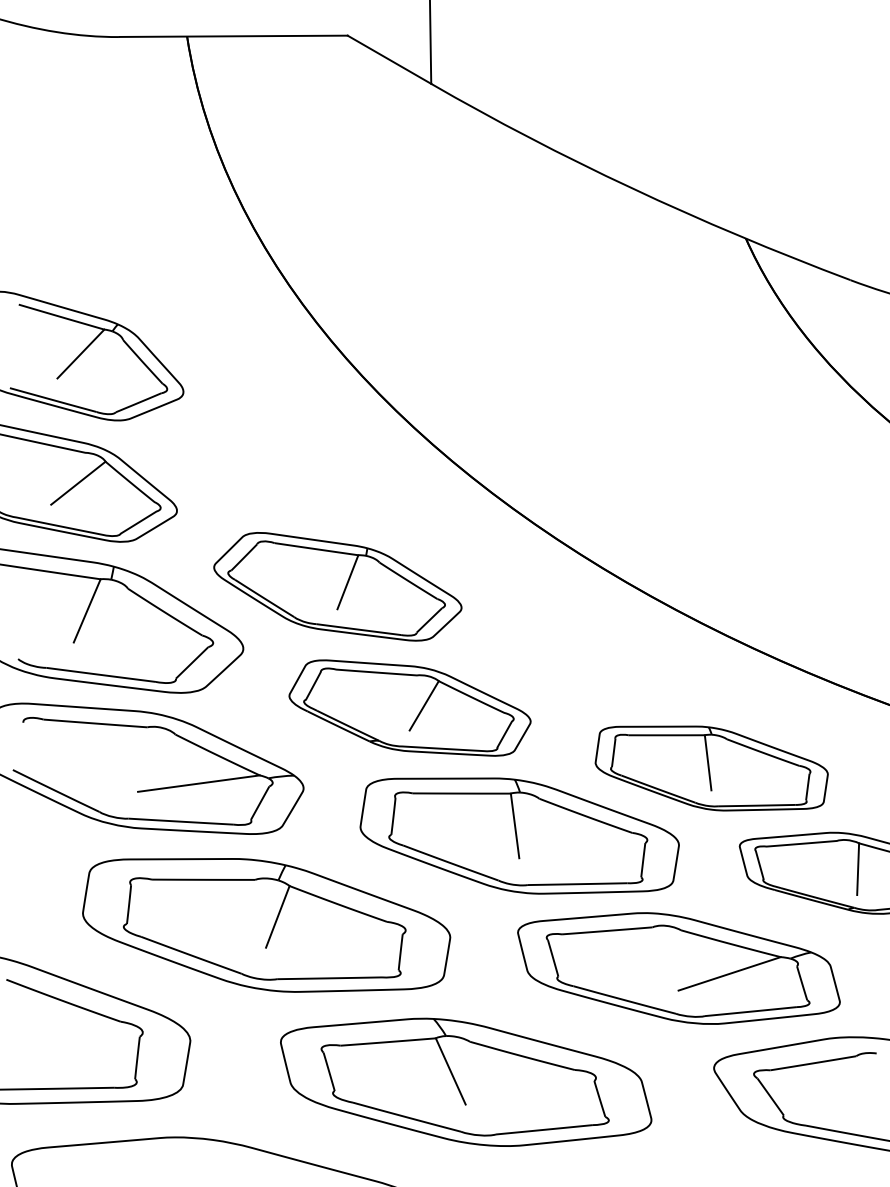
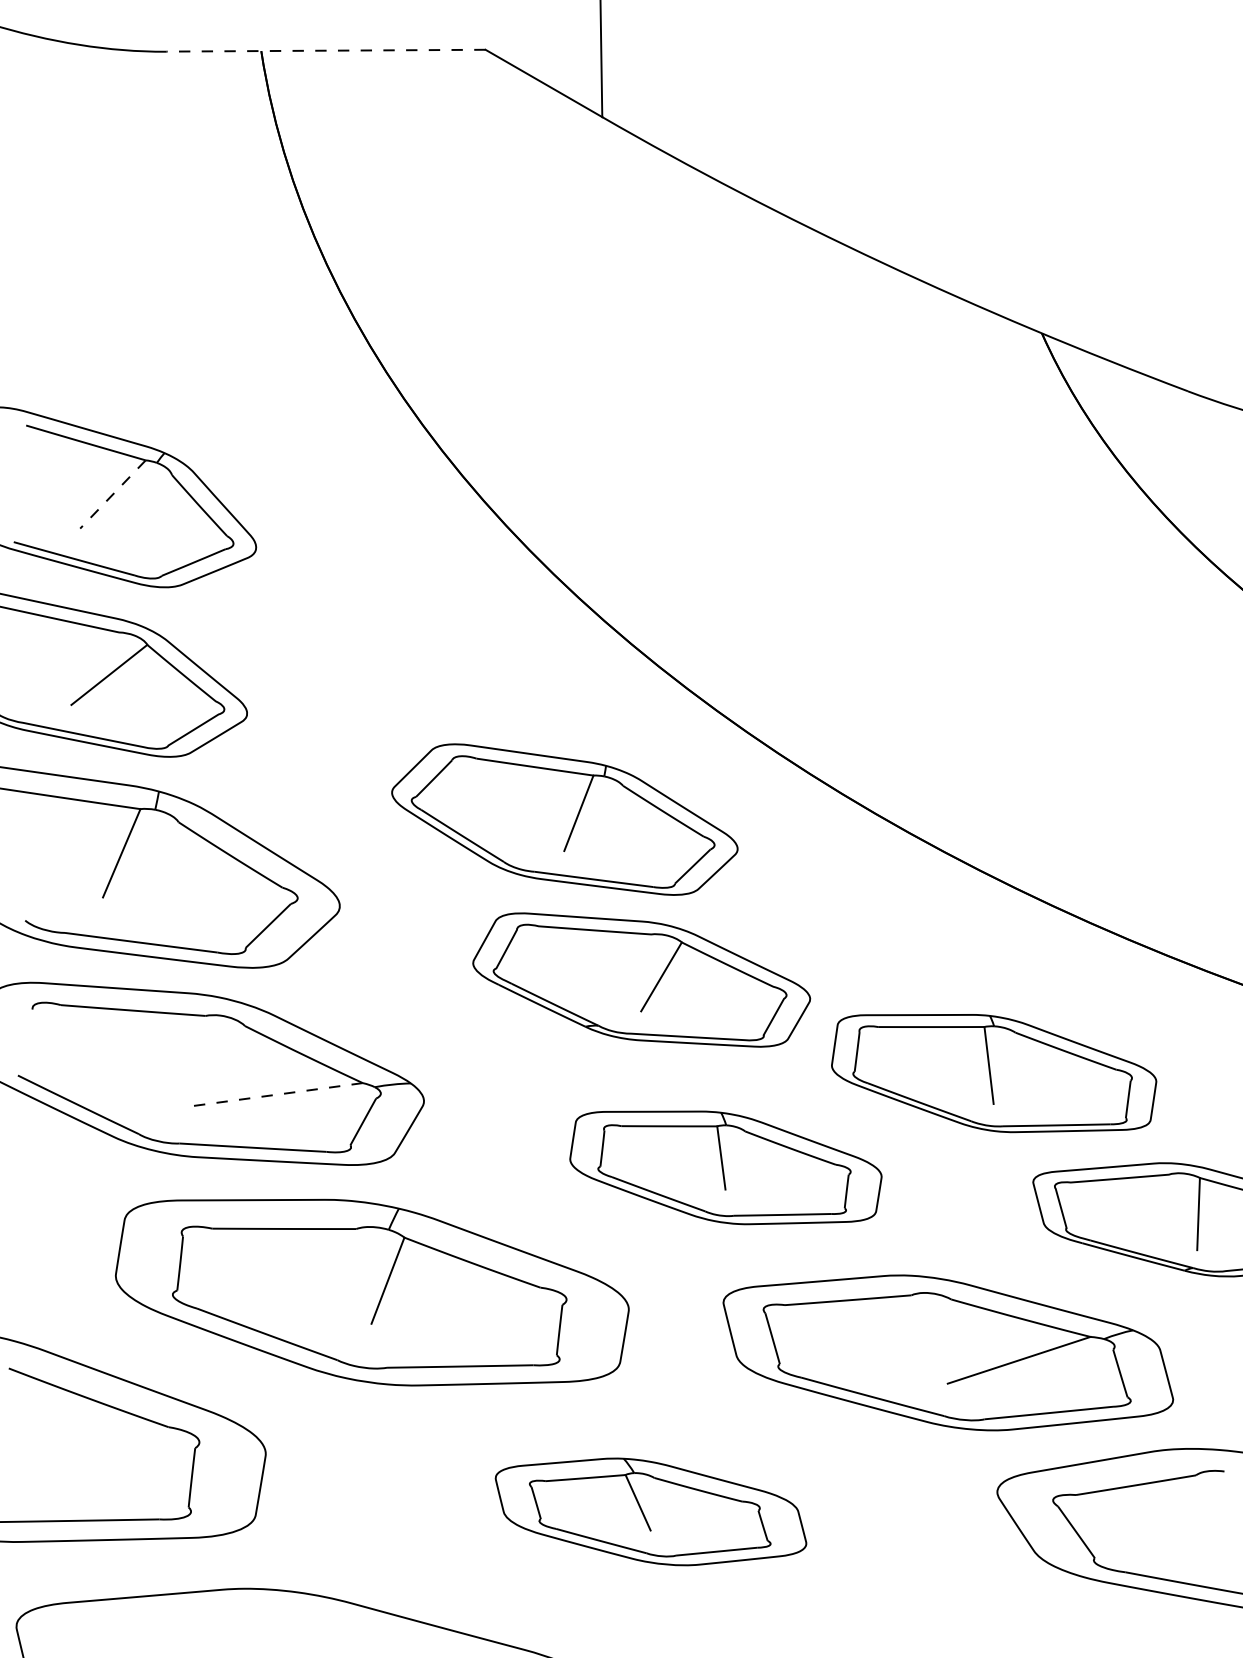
line: (233, 36) -> (325, 50), solid -> dashed
line: (80, 354) -> (112, 494), solid -> dashed
part: (337, 586) -> (564, 819), moved
part: (409, 707) -> (641, 979), moved
line: (198, 783) -> (277, 1094), solid -> dashed
part: (519, 835) -> (725, 1167), size x0.7
part: (465, 1082) -> (650, 1511), size x0.6

